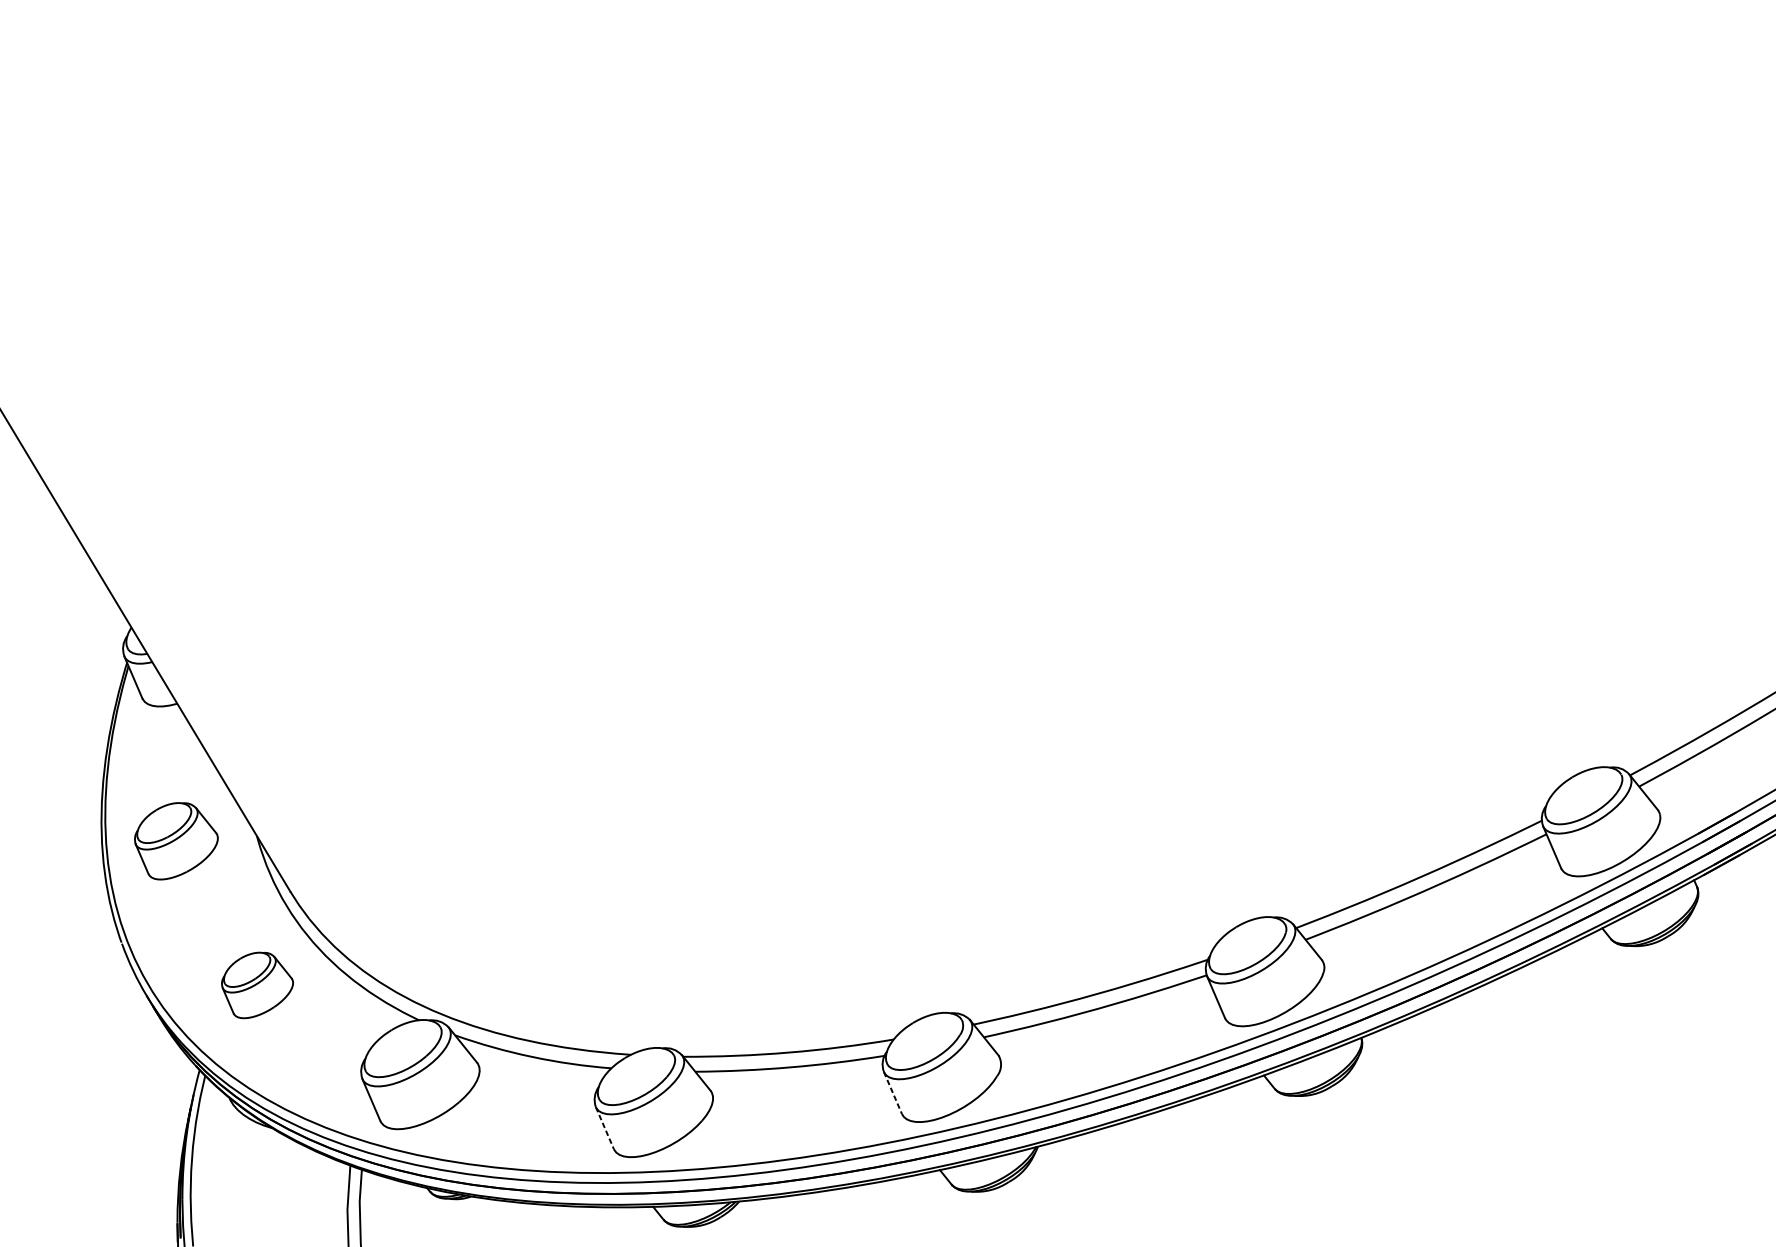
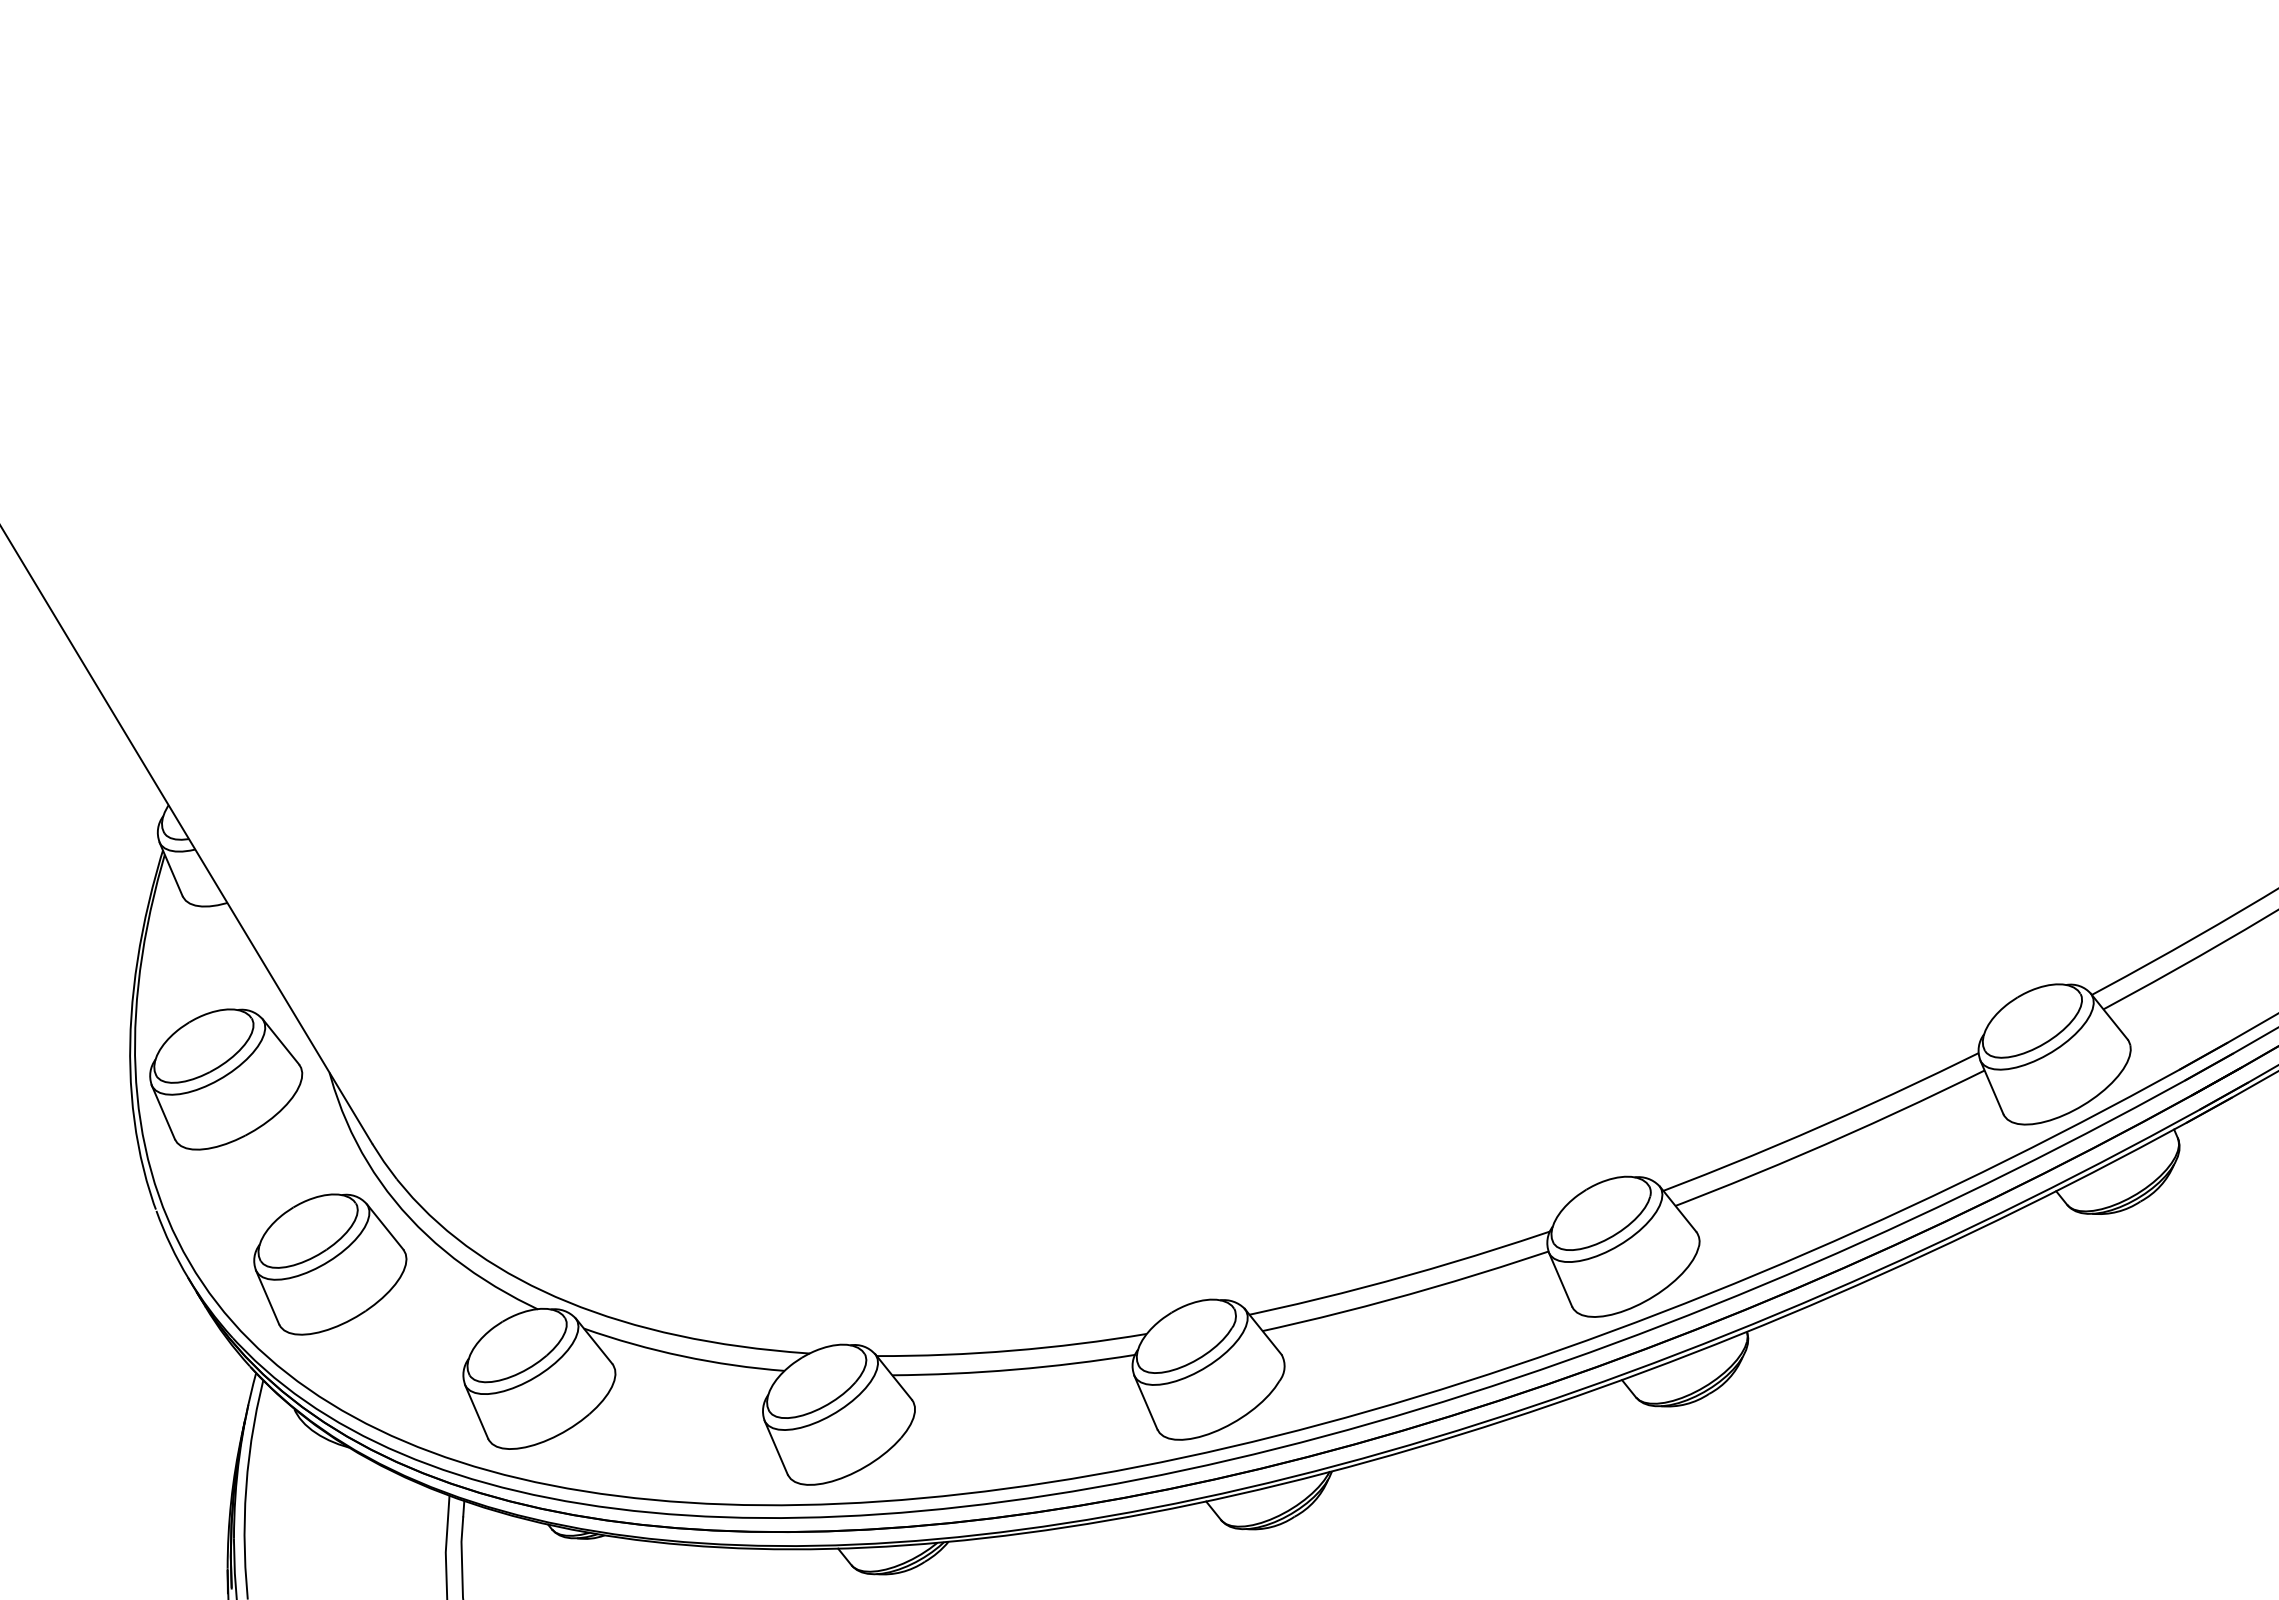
part: (176, 841) -> (226, 1079), size x1.43
part: (257, 985) -> (330, 1264), size x1.67
line: (893, 1093) -> (1146, 1403), dashed -> solid
line: (605, 1128) -> (776, 1448), dashed -> solid

